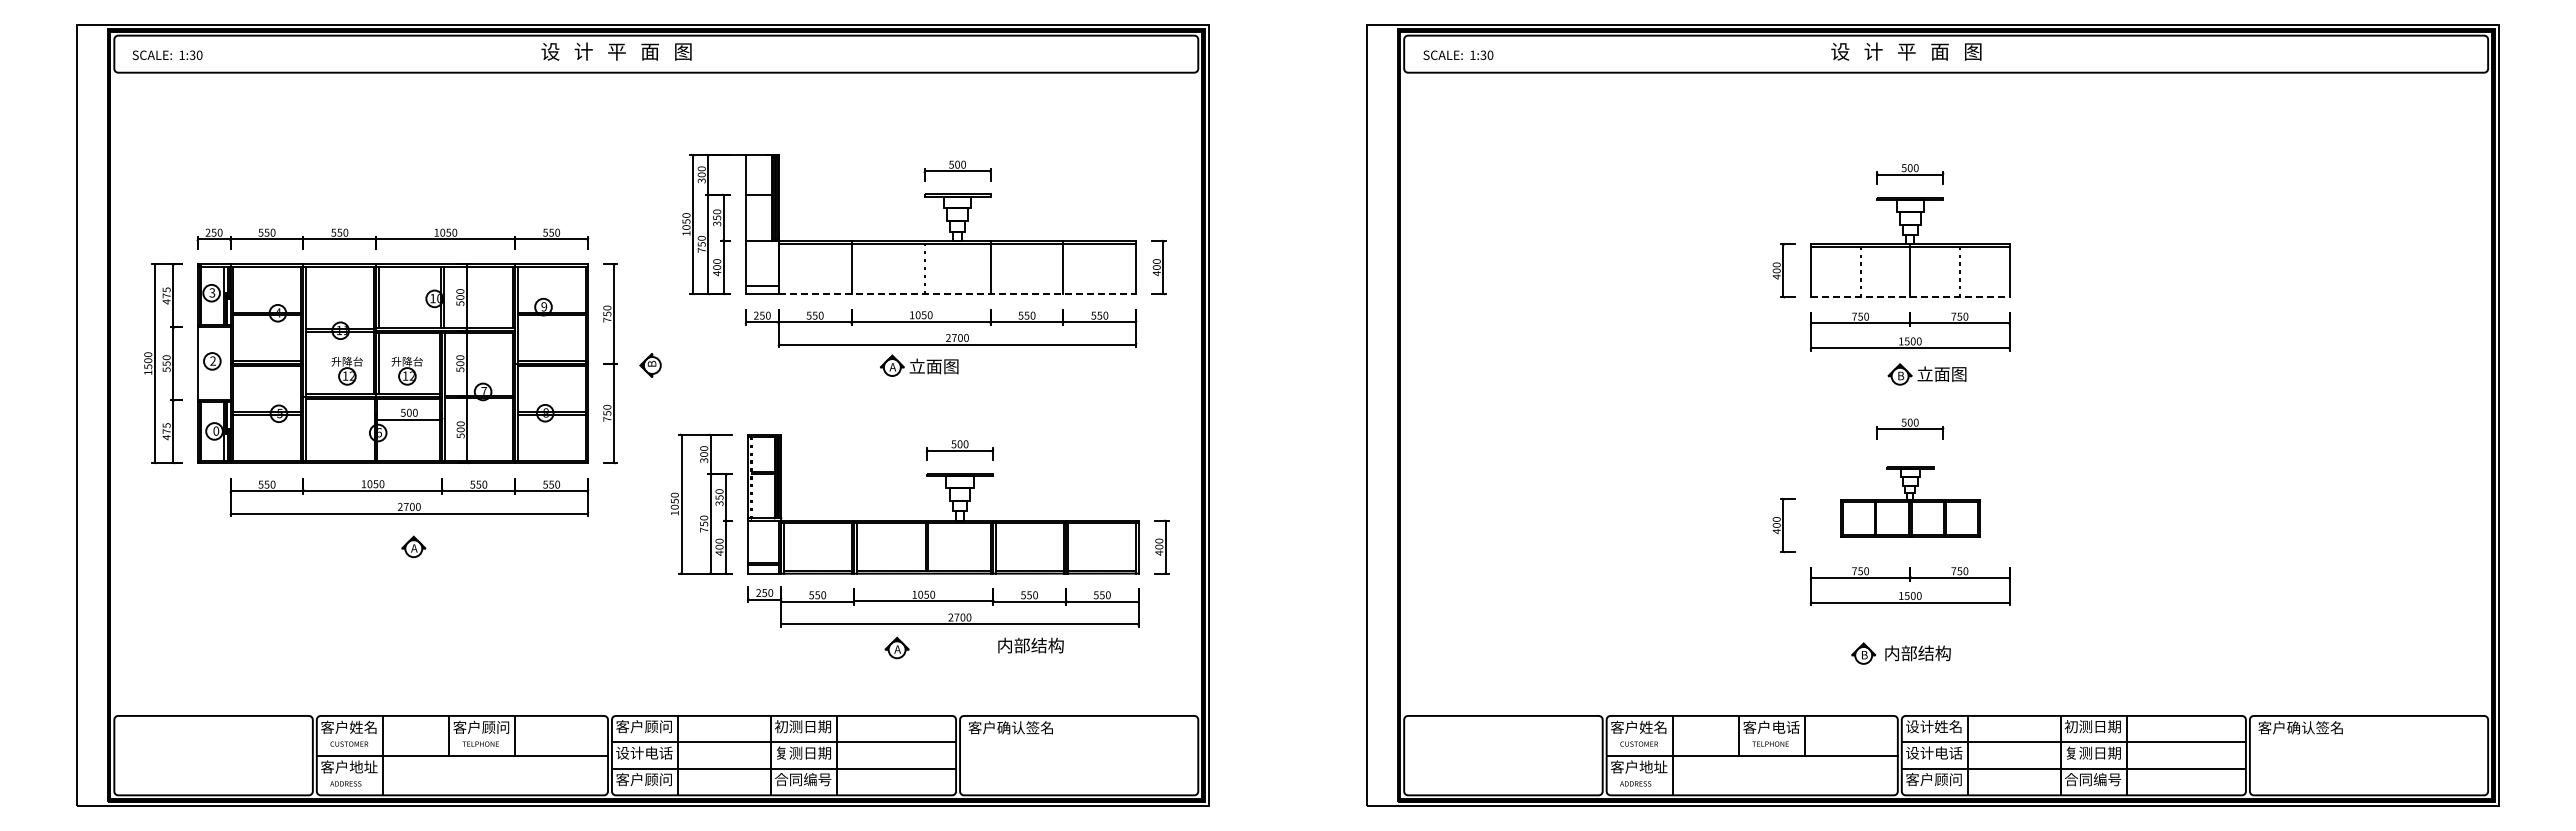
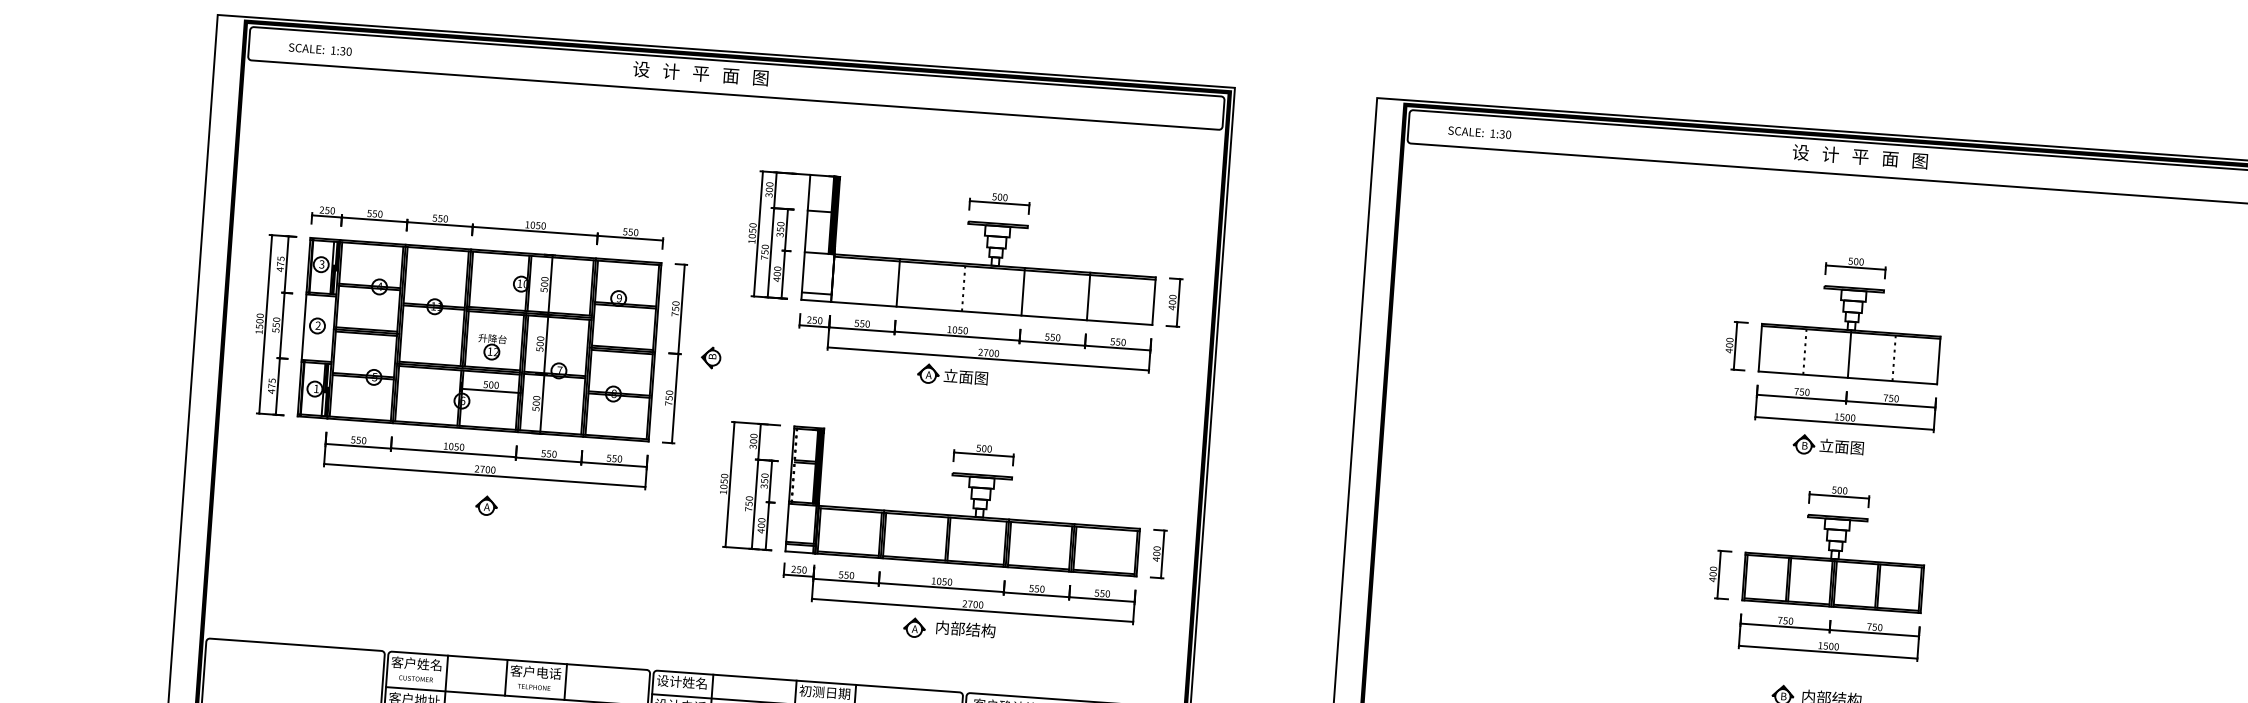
text: (167, 54) -> (320, 48), moved
text: (1458, 54) -> (1479, 132), moved
line: (957, 294) -> (991, 313), dashed -> solid
line: (1910, 297) -> (1848, 377), dashed -> solid
part: (346, 370) -> (437, 342), removed
part: (1926, 374) -> (1827, 446), moved
text: (216, 430) -> (316, 388), 0 -> 1
part: (1910, 501) -> (1834, 561), size x1.43
text: (1030, 645) -> (965, 629), moved
text: (495, 726) -> (548, 672), 客户顾问 -> 客户电话
text: (643, 726) -> (681, 681), 客户顾问 -> 设计姓名

